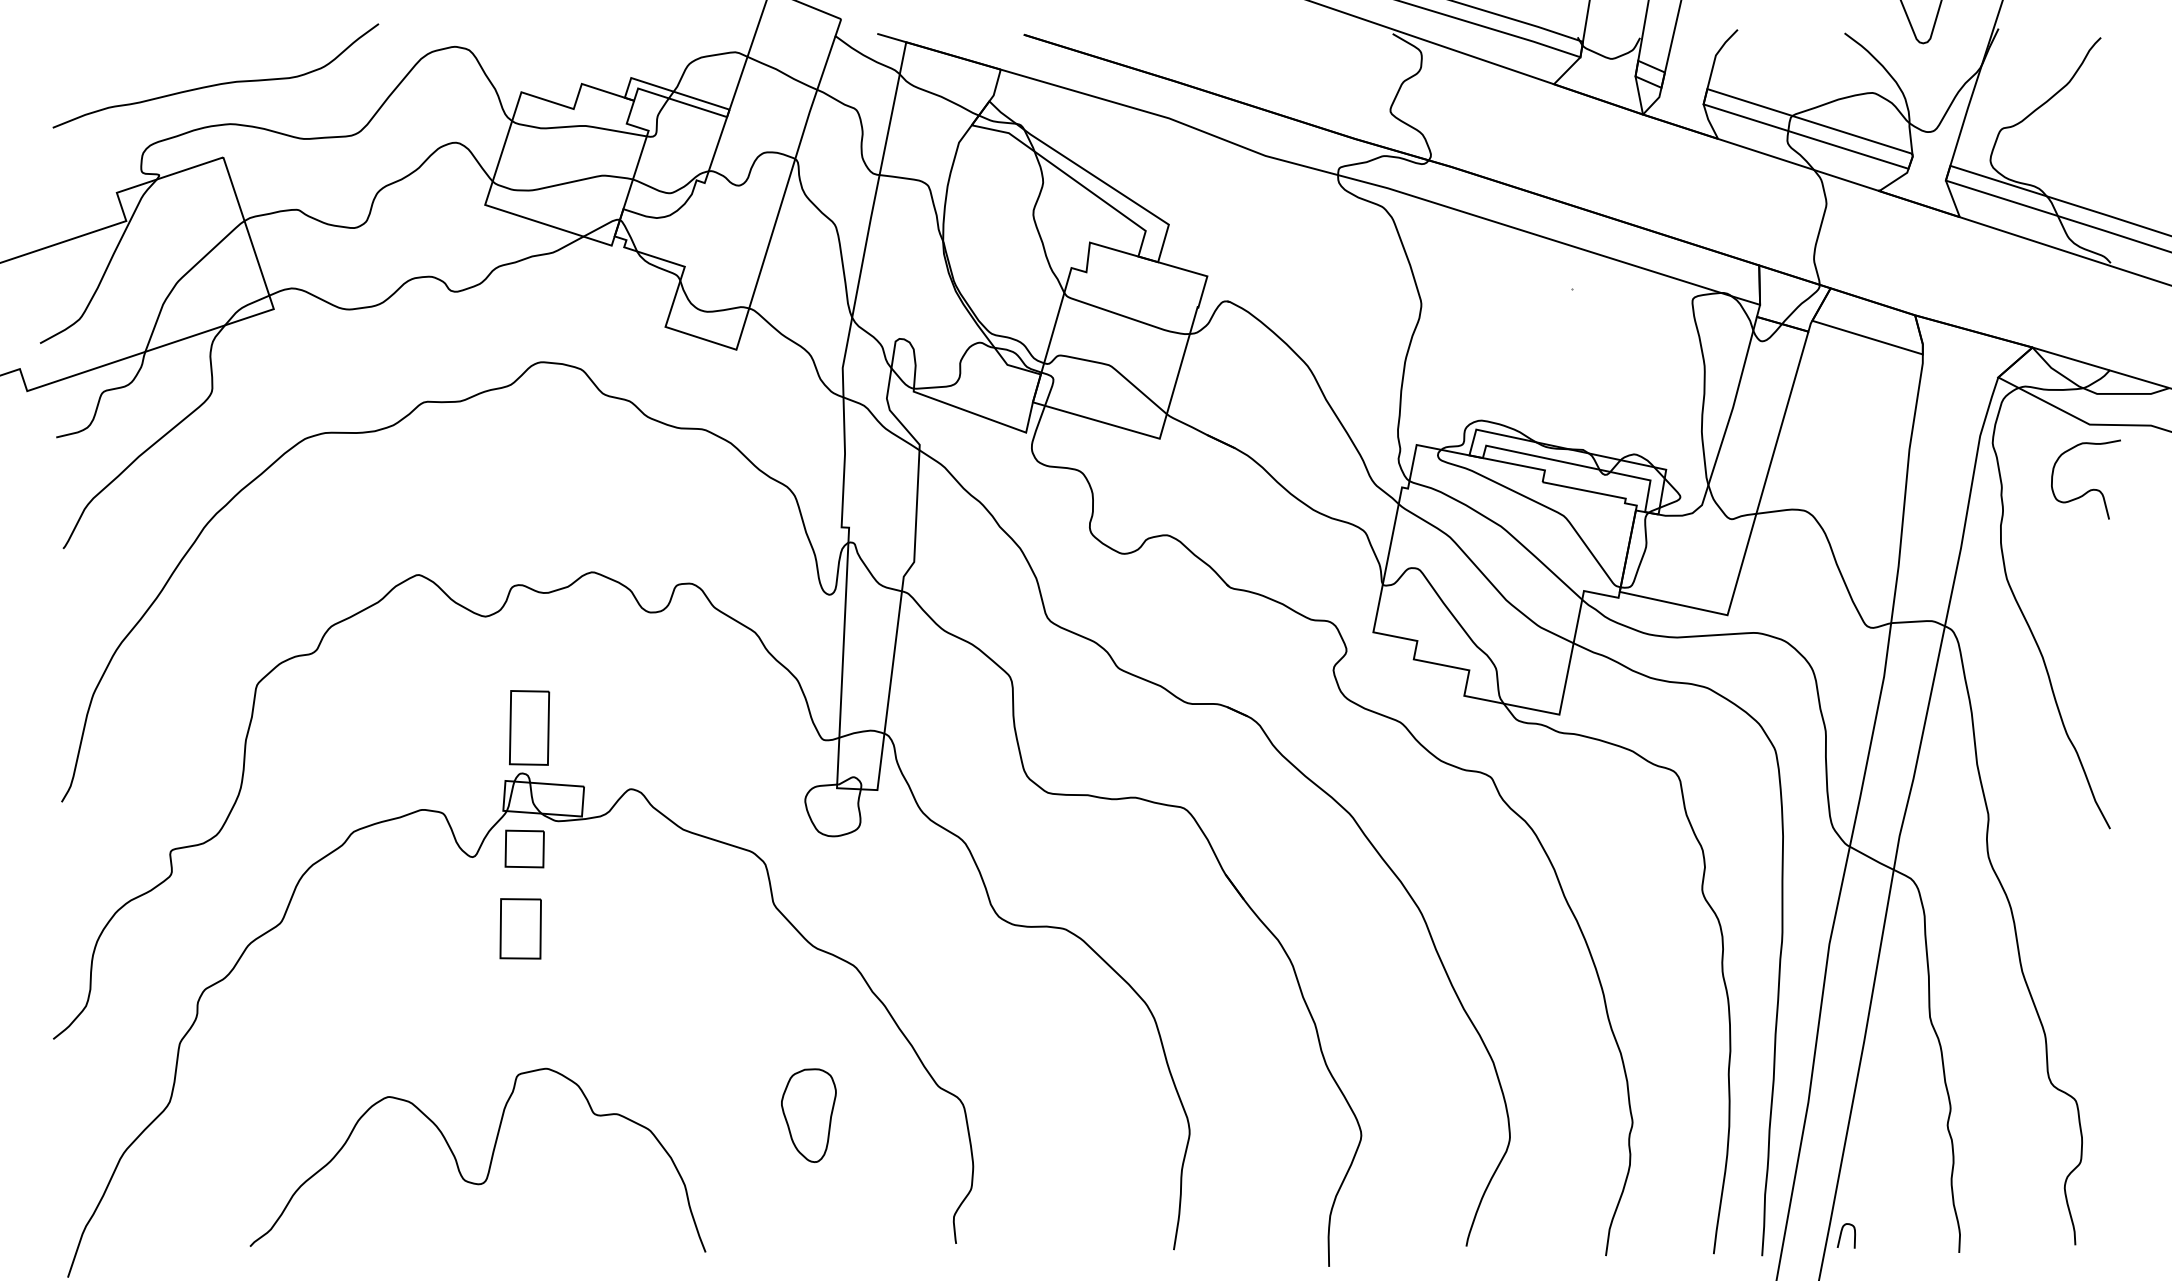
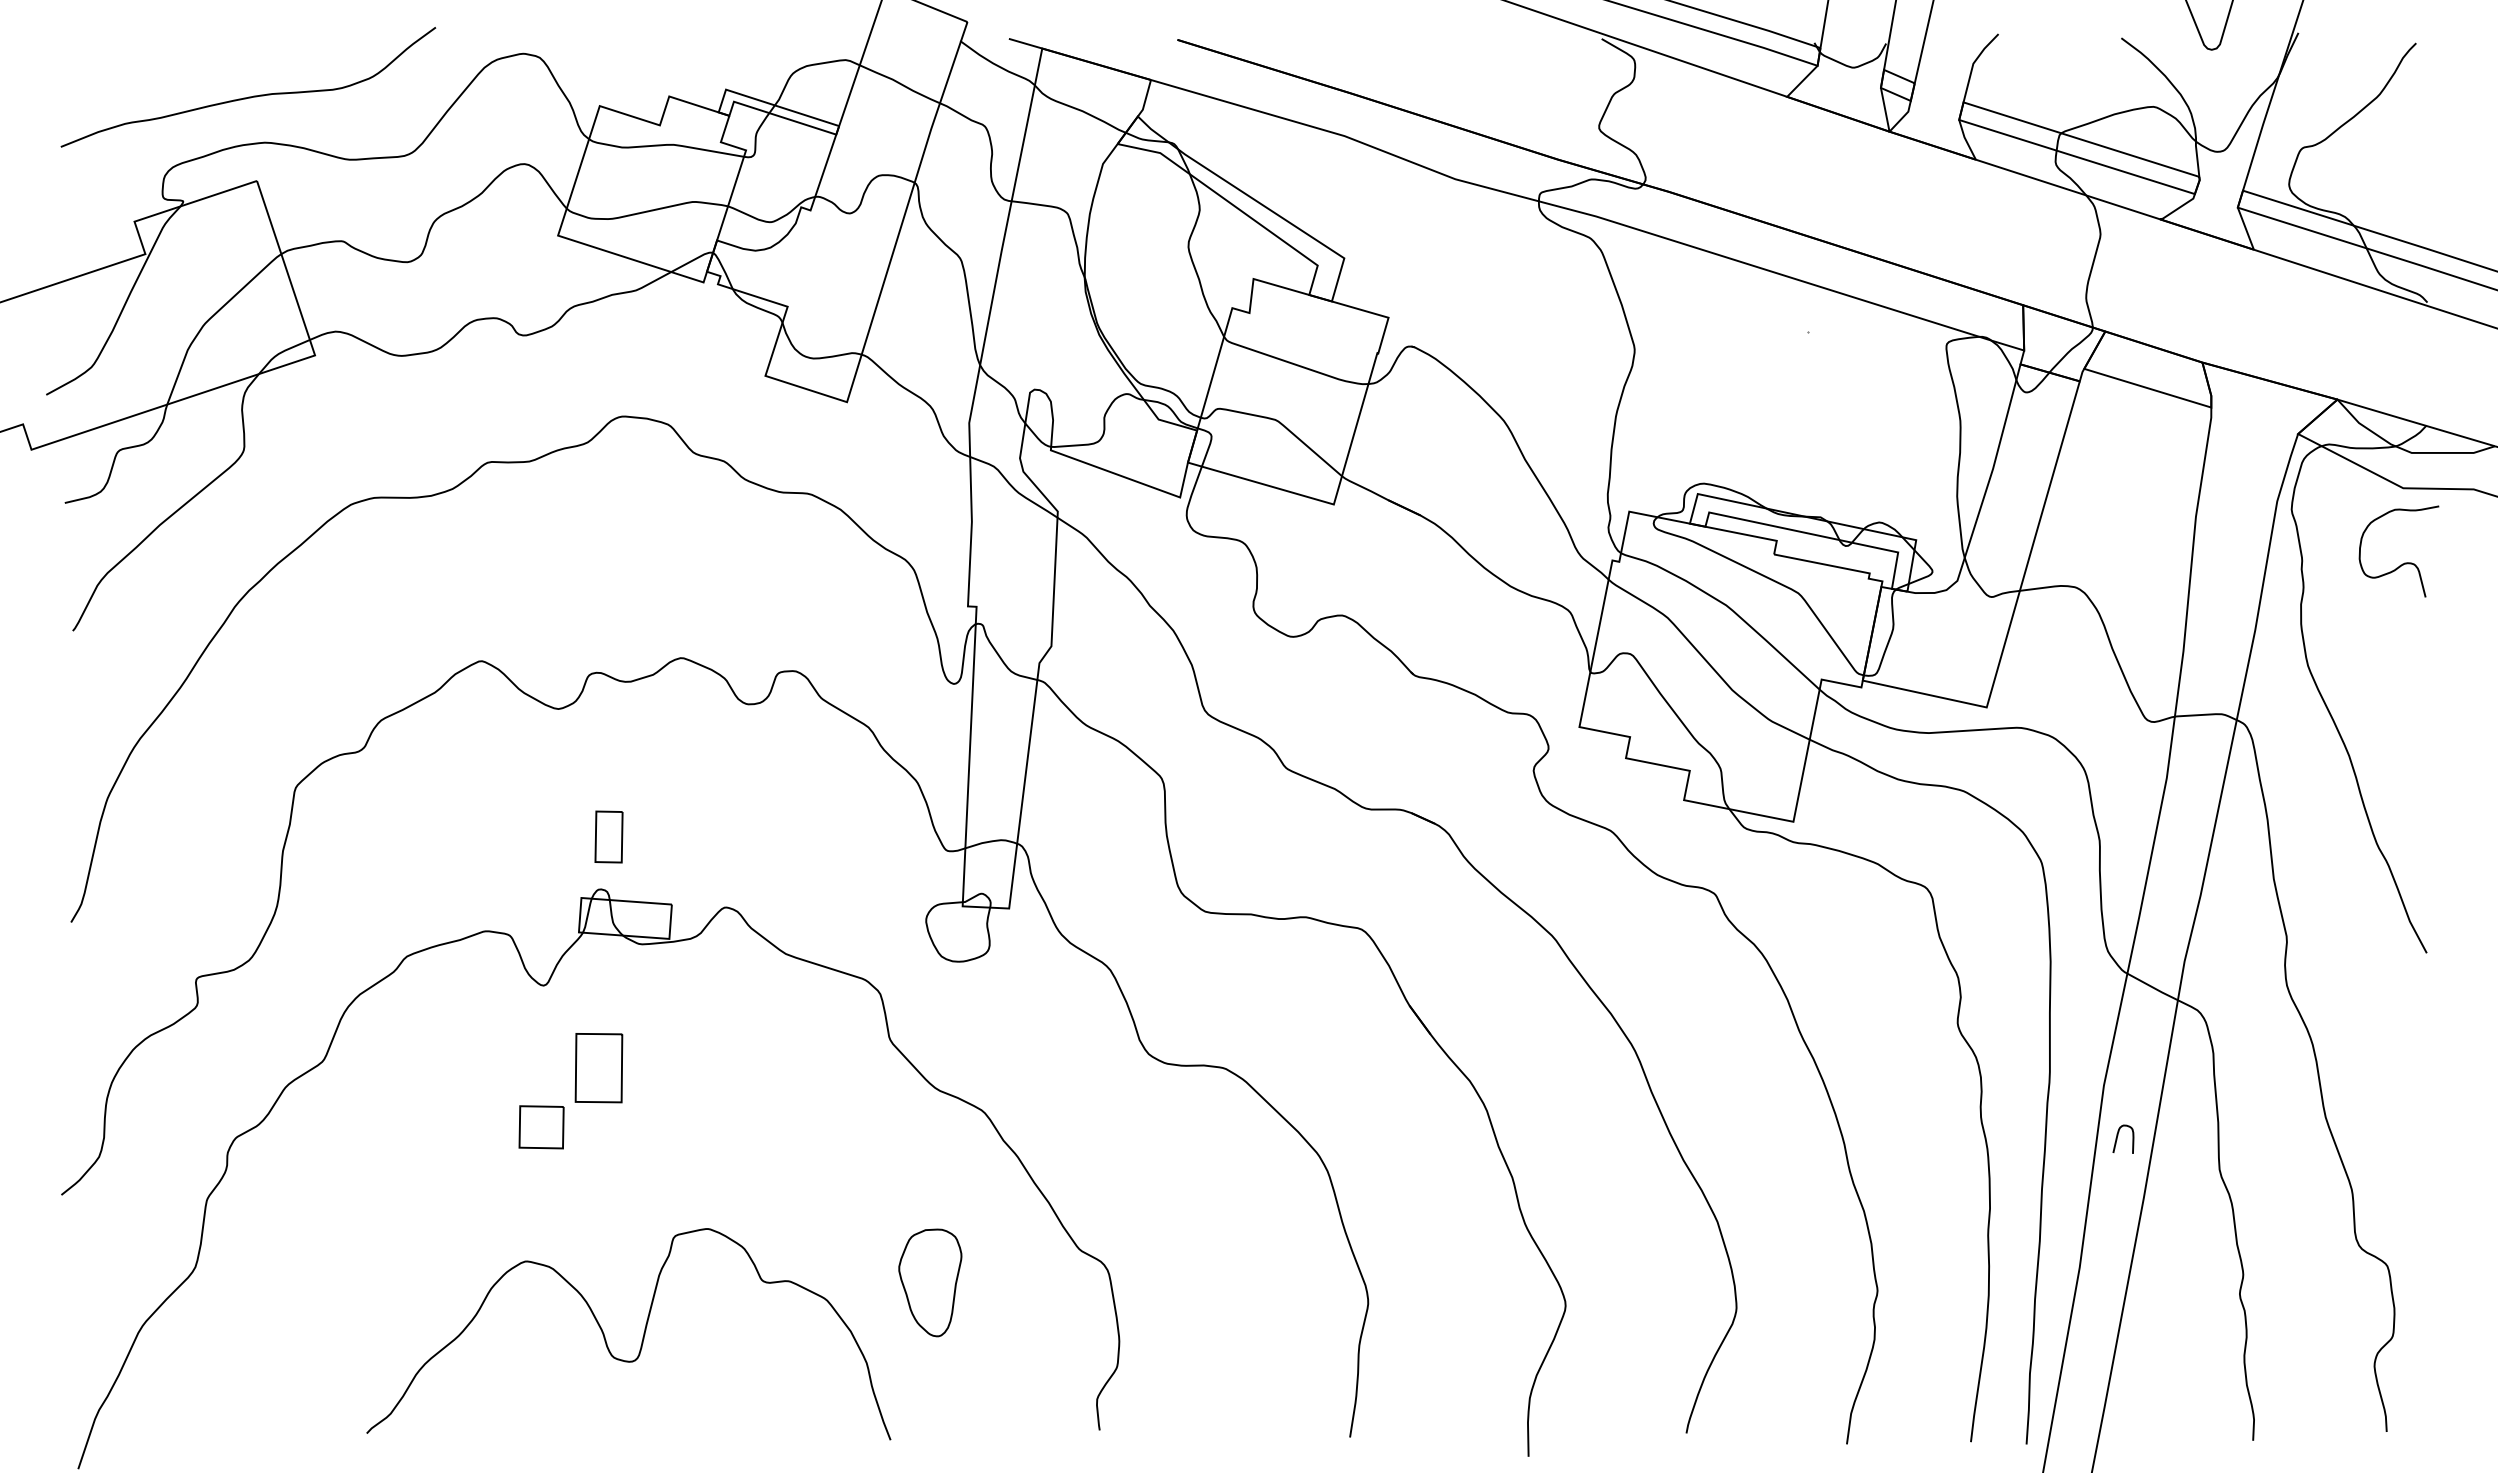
part: (529, 727) -> (608, 836), size x0.6
part: (524, 849) -> (541, 1127), moved
curve: (489, 1163) -> (642, 1337), moved
curve: (1842, 1232) -> (2118, 1135), moved

